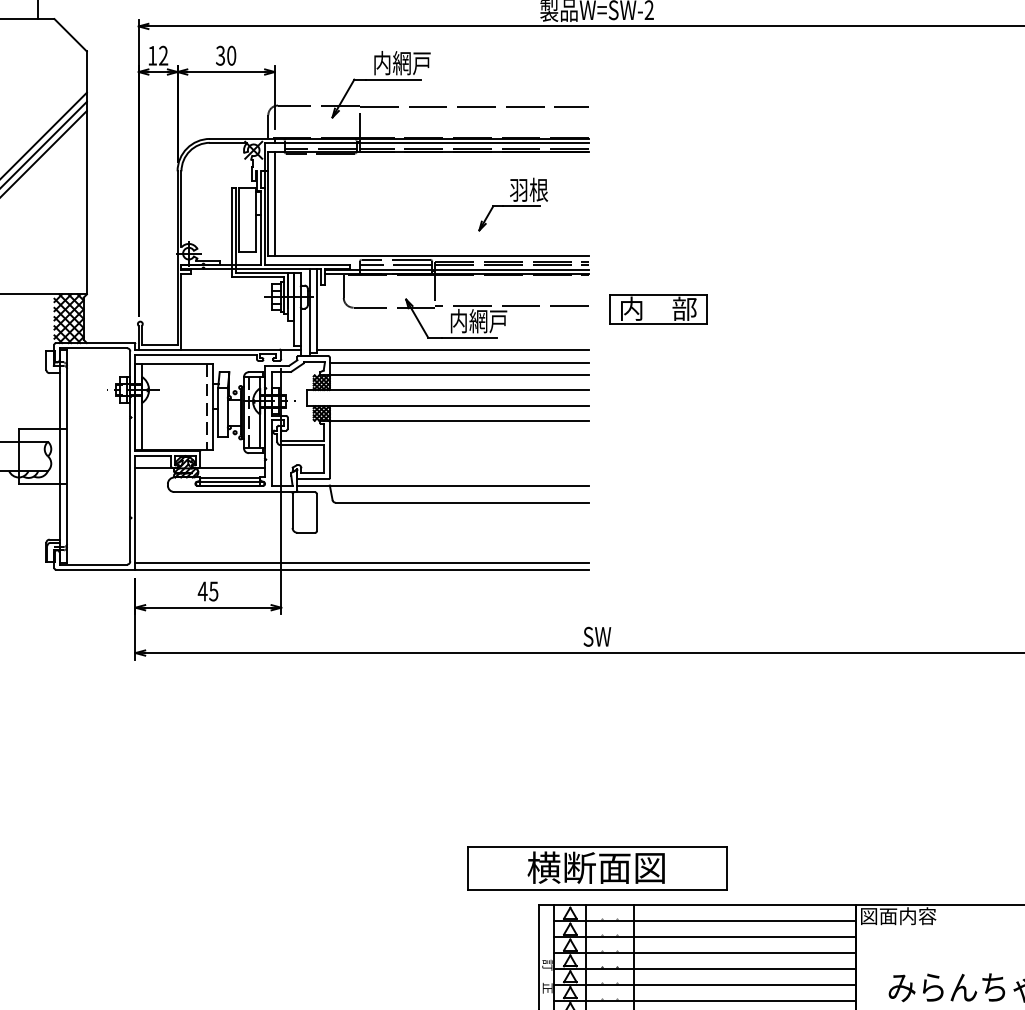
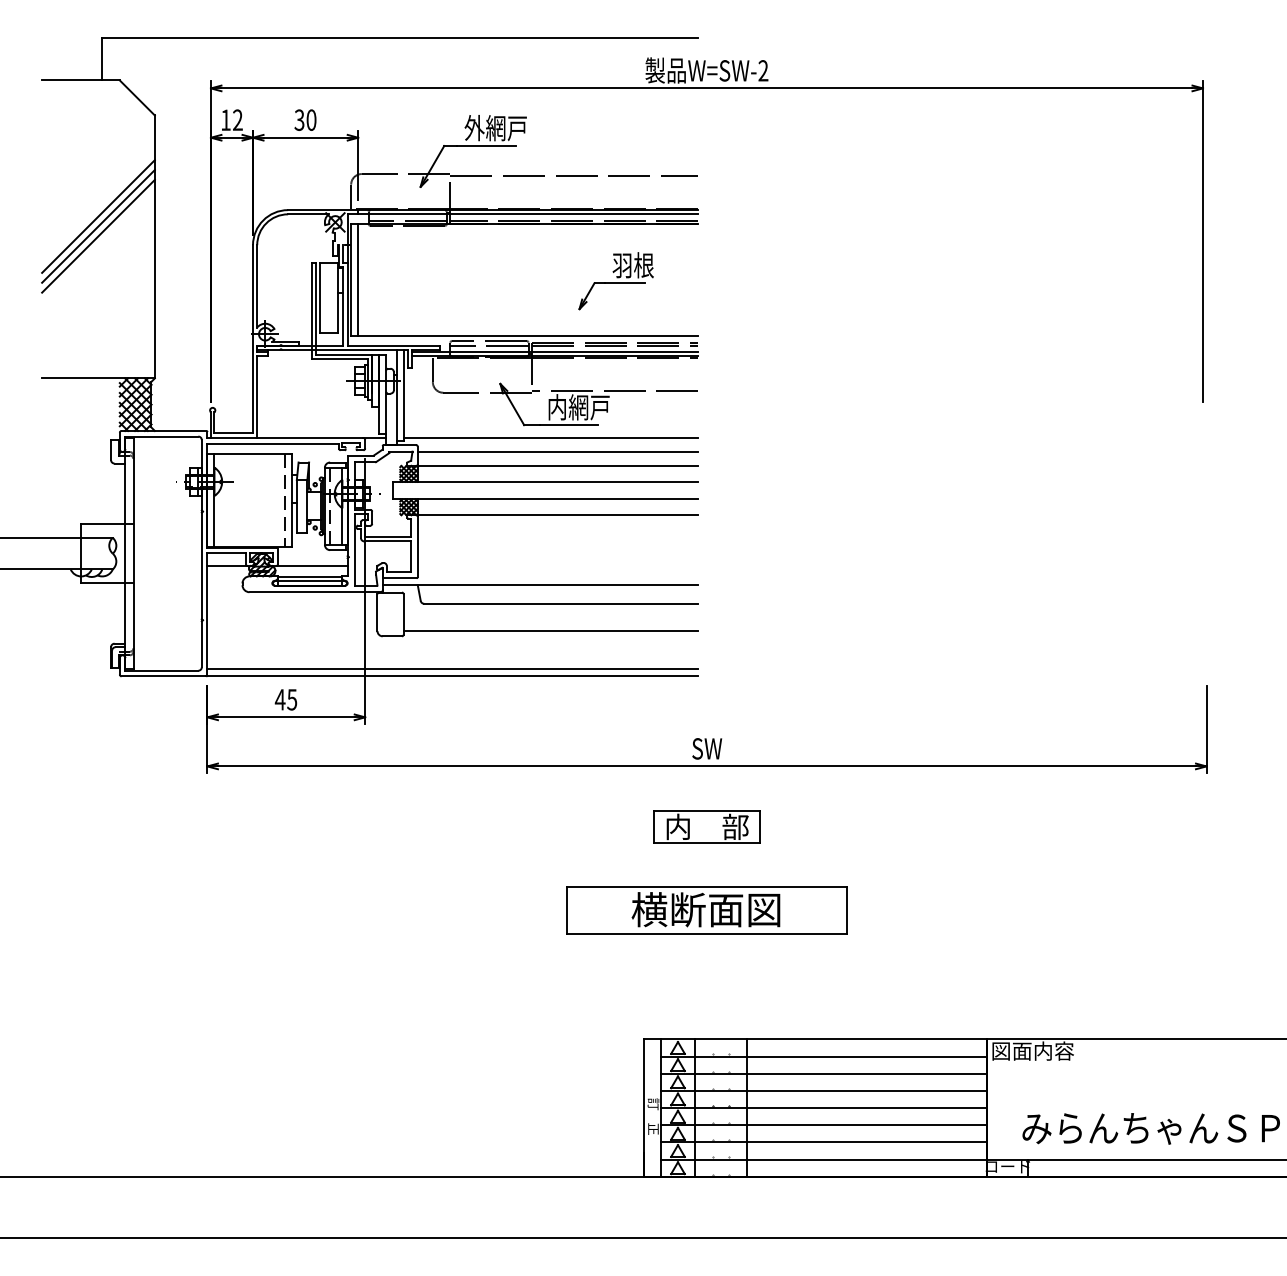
text: (382, 62) -> (474, 127), 内網戸 -> 外網戸
part: (657, 308) -> (706, 826), moved
line: (452, 528) -> (550, 631), added
part: (596, 868) -> (706, 910), moved

